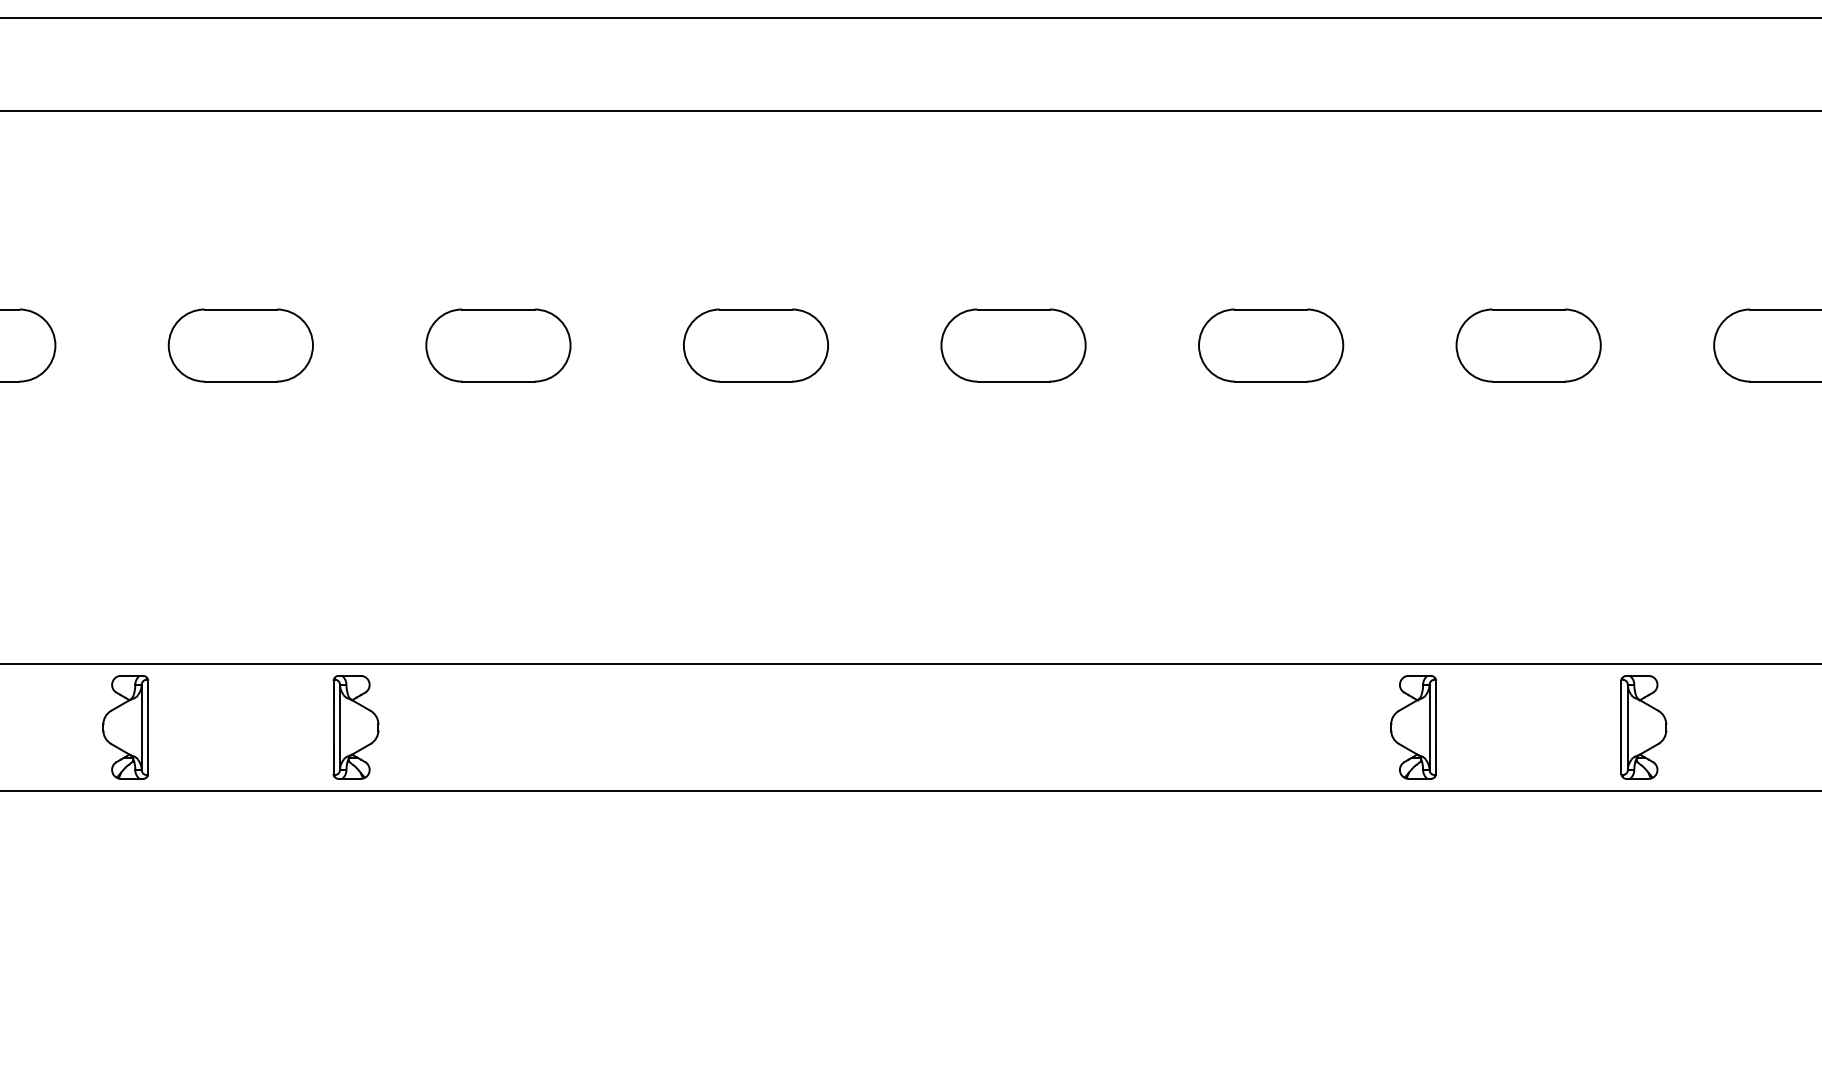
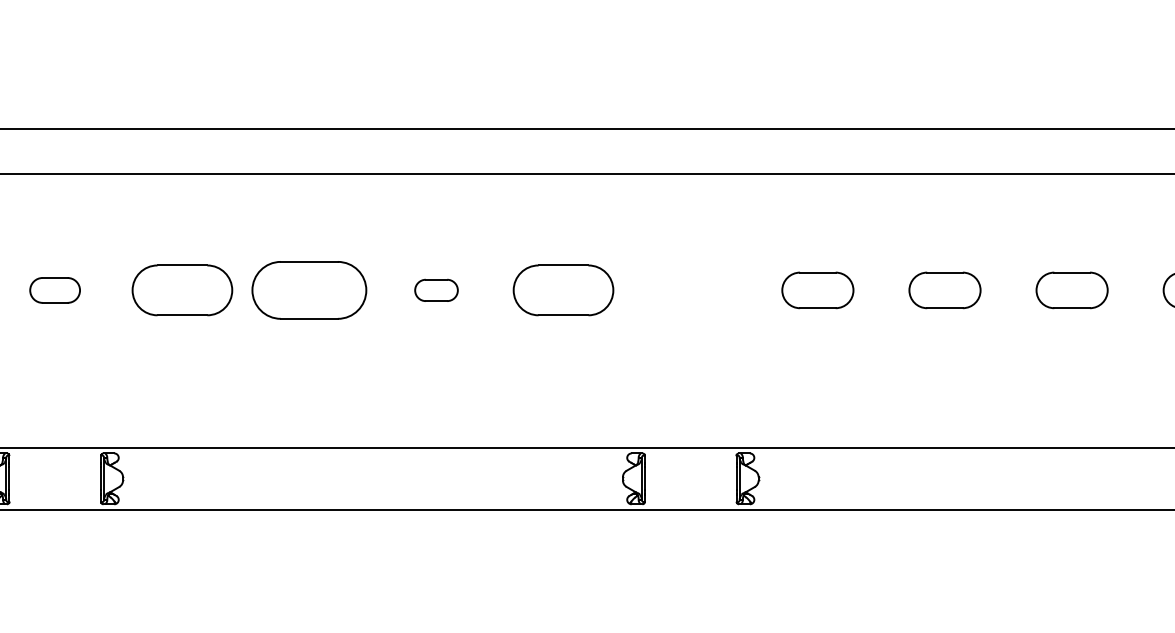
part: (239, 345) -> (54, 290), size x0.7
part: (496, 345) -> (181, 290), size x1.4
part: (756, 345) -> (309, 290), size x1.6
part: (1013, 345) -> (436, 290), size x0.6
part: (1270, 345) -> (563, 290), size x1.4
part: (1528, 345) -> (690, 290), removed

